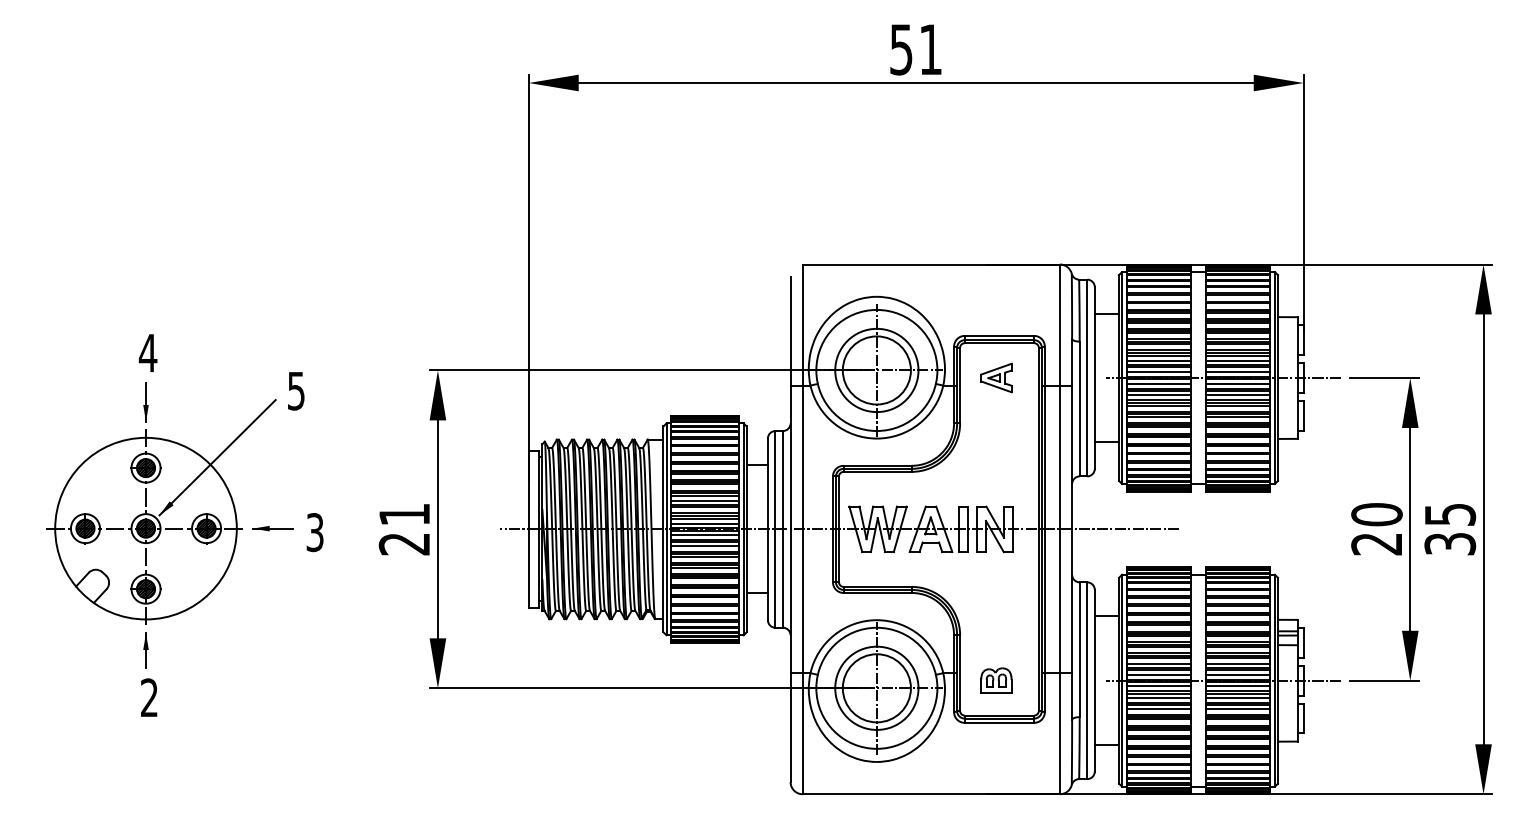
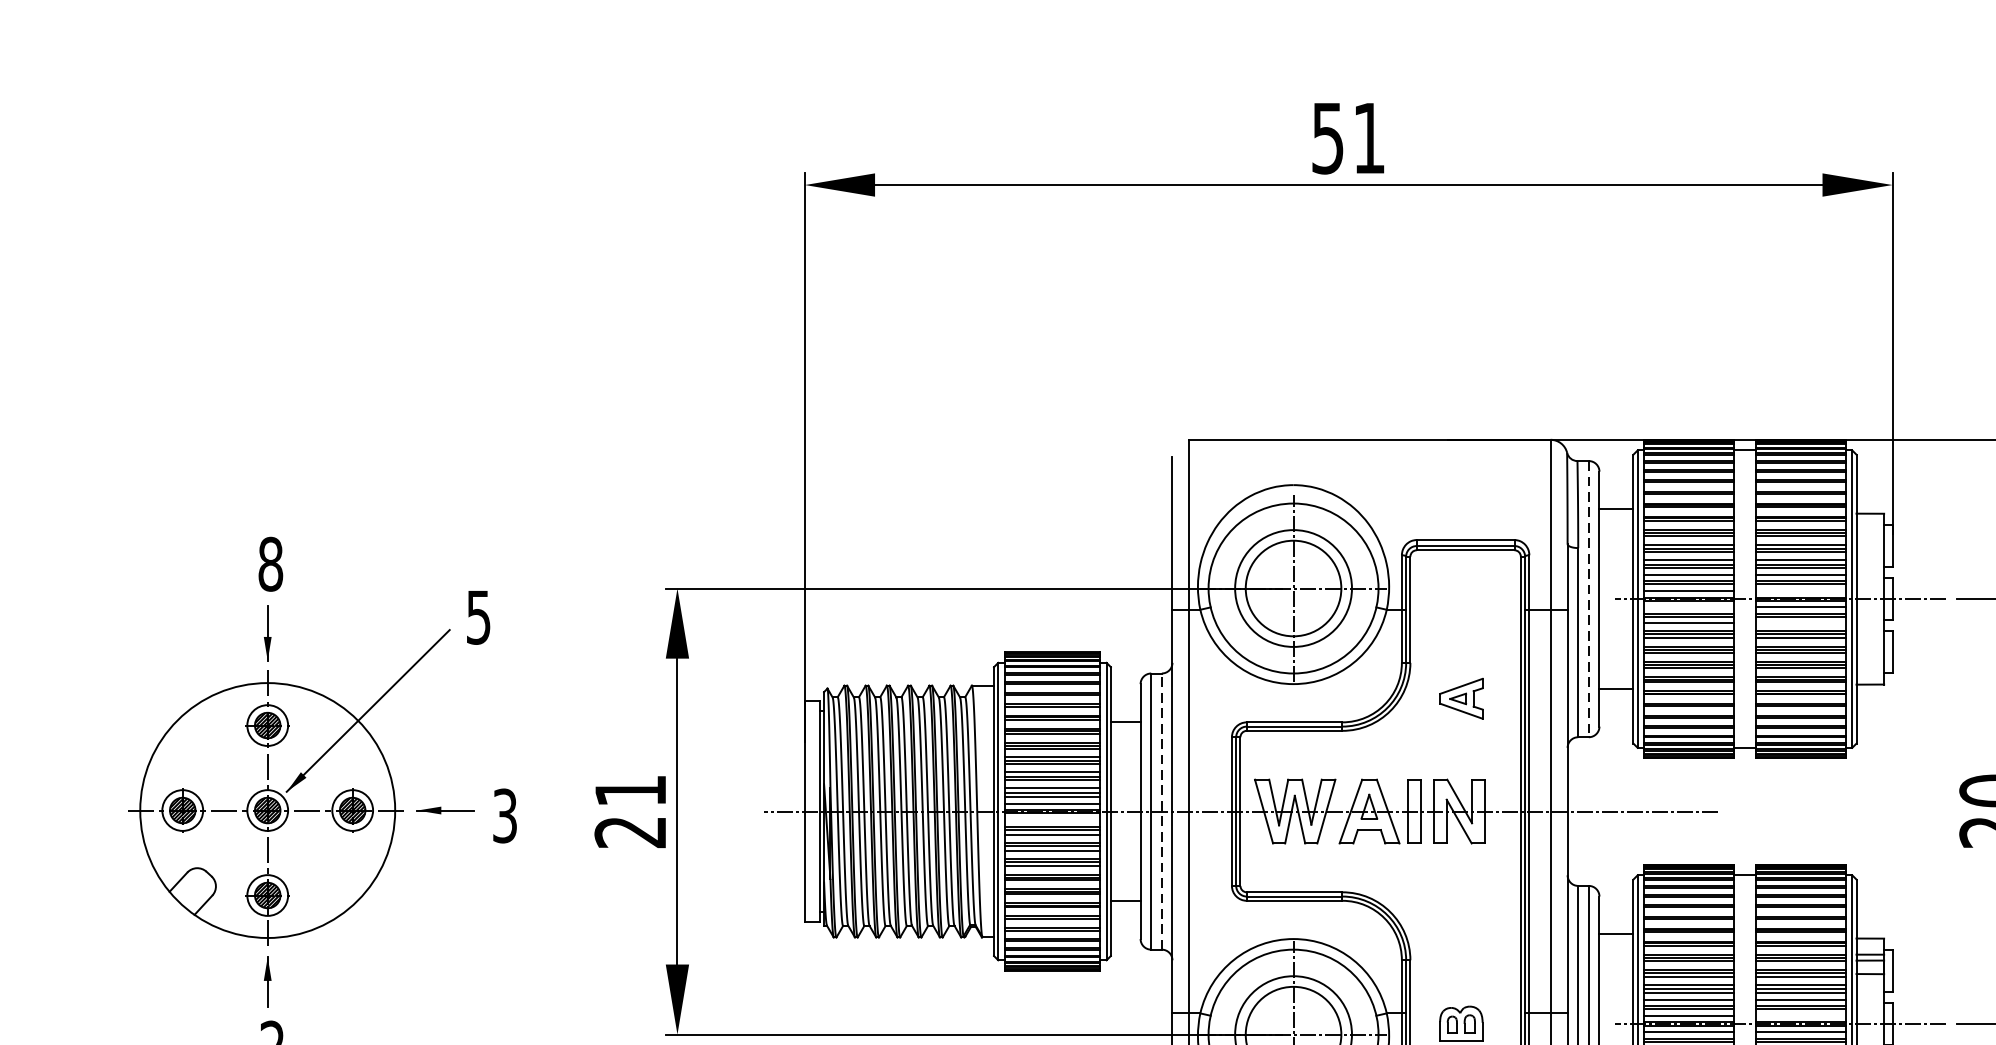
text: (147, 352) -> (269, 563), 4 -> 8
line: (1238, 372) -> (1801, 591), removed
part: (996, 377) -> (1461, 698), moved
line: (1087, 378) -> (1589, 599), solid -> dashed
line: (1158, 383) -> (1688, 606), removed
line: (1238, 394) -> (1801, 622), removed
line: (783, 528) -> (1162, 810), solid -> dashed
line: (705, 535) -> (1053, 820), removed
line: (1238, 675) -> (1801, 1016), removed

